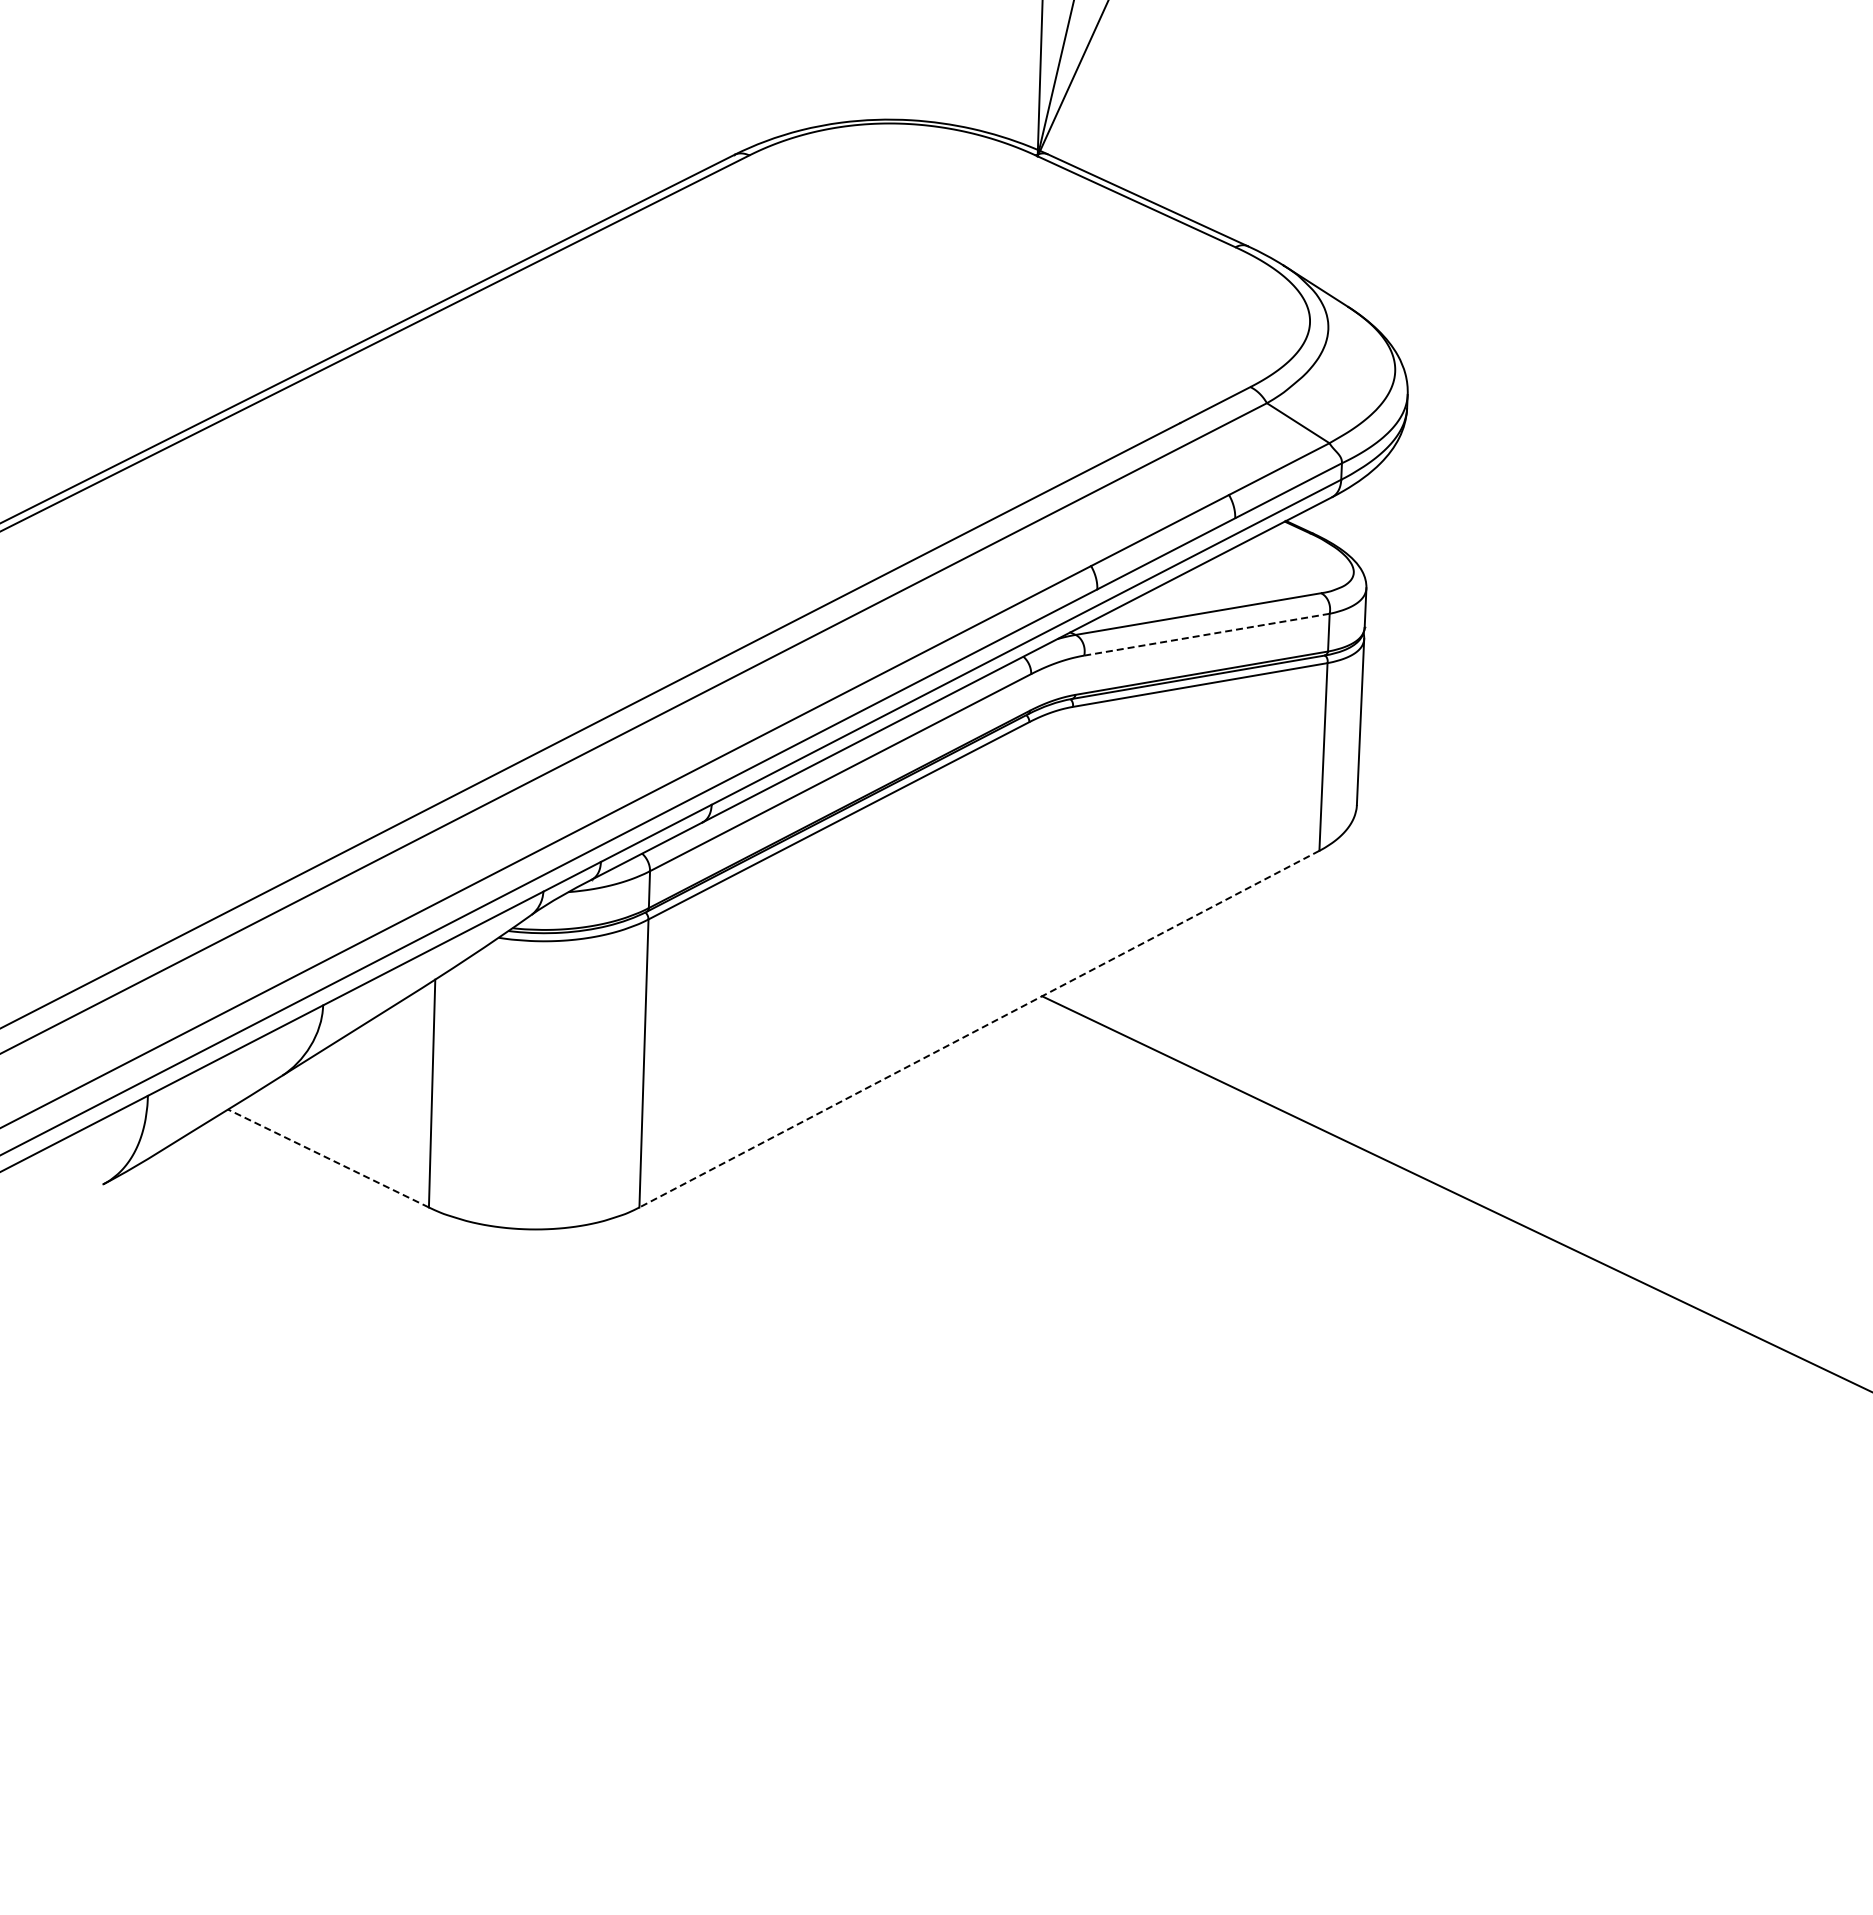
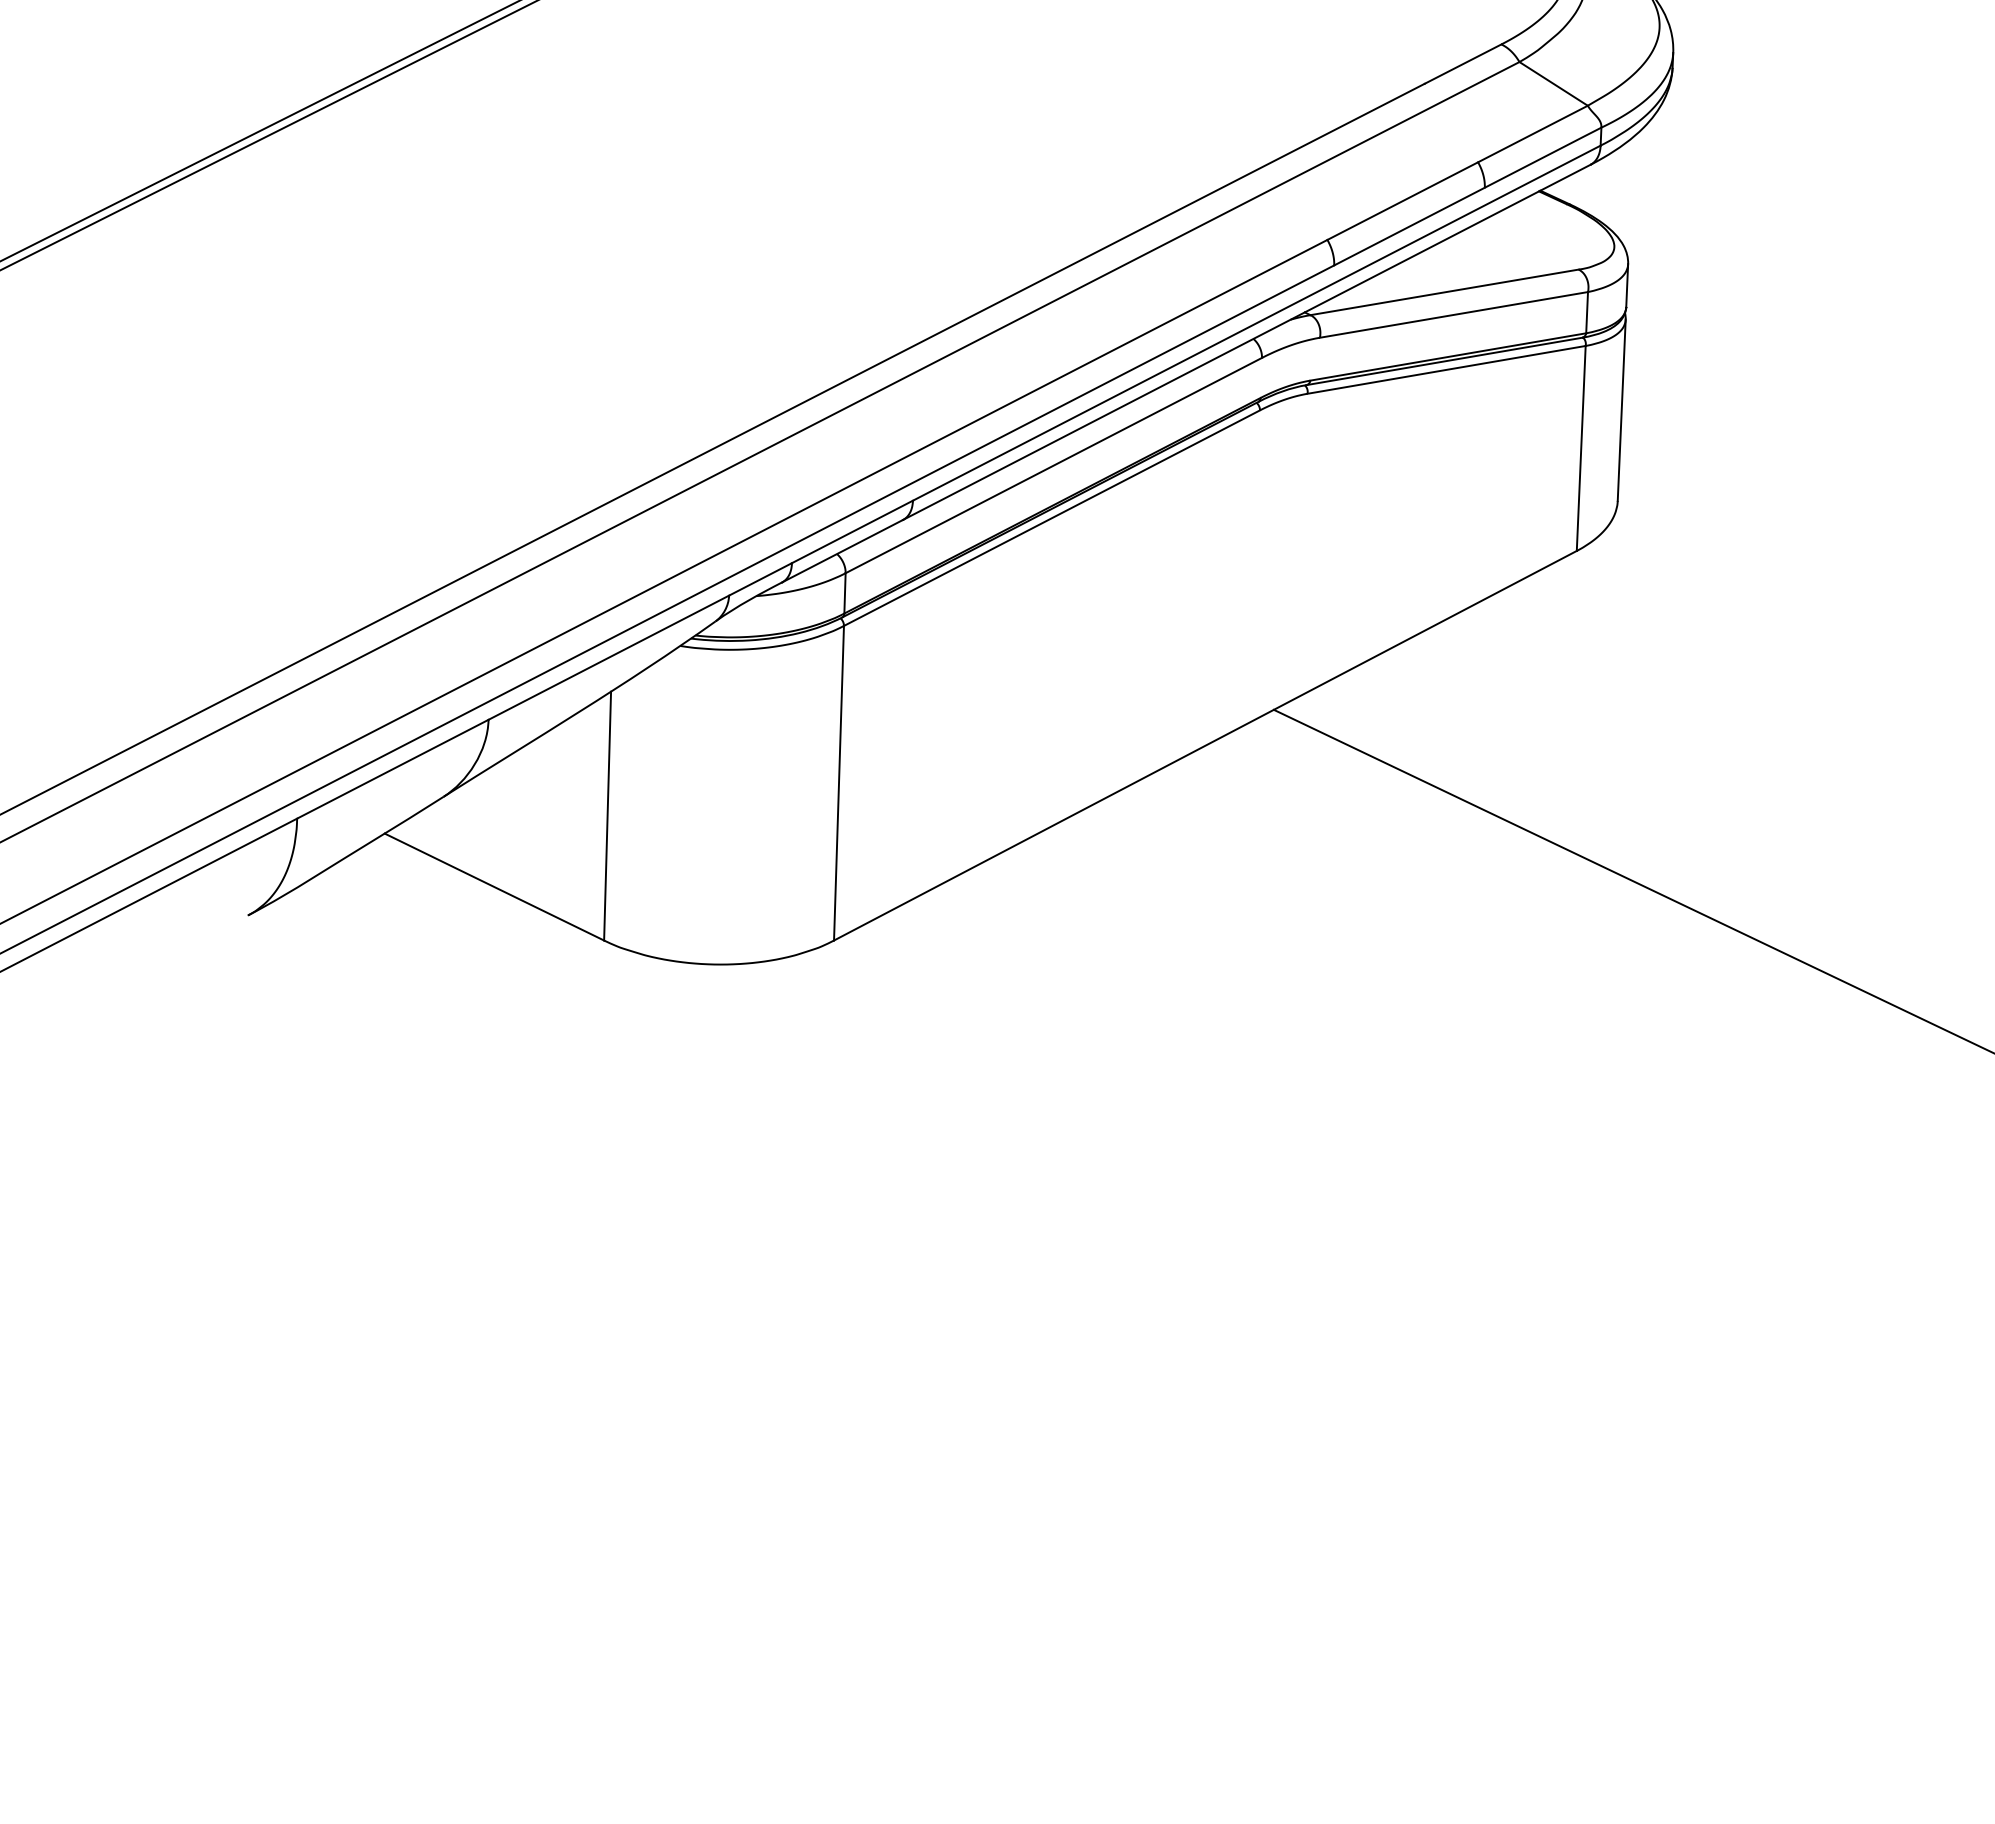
line: (1206, 634) -> (1453, 314), dashed -> solid
line: (979, 1029) -> (1205, 746), dashed -> solid
line: (328, 1158) -> (494, 887), dashed -> solid

